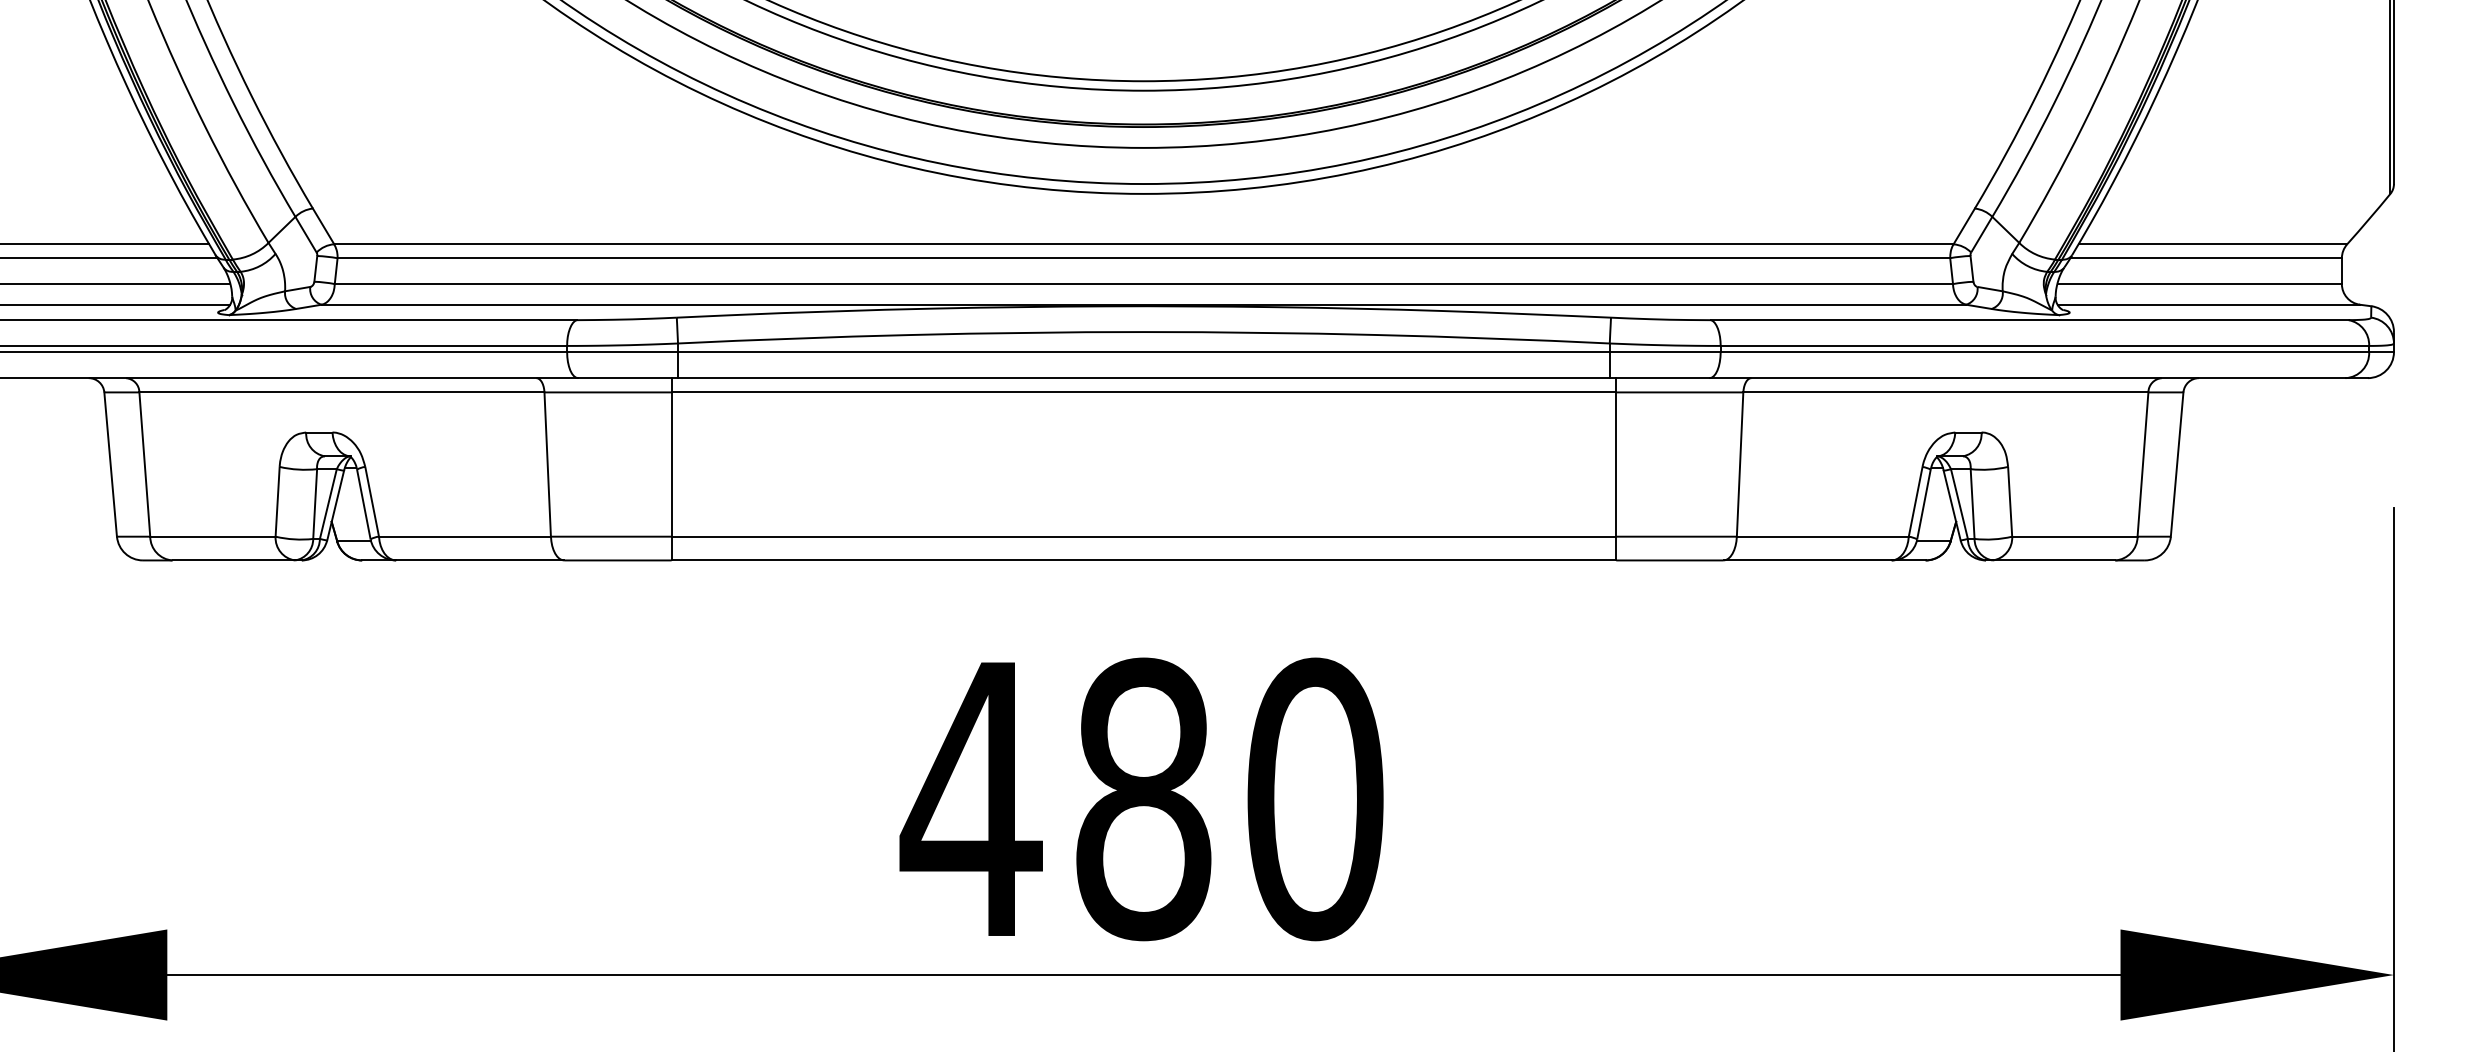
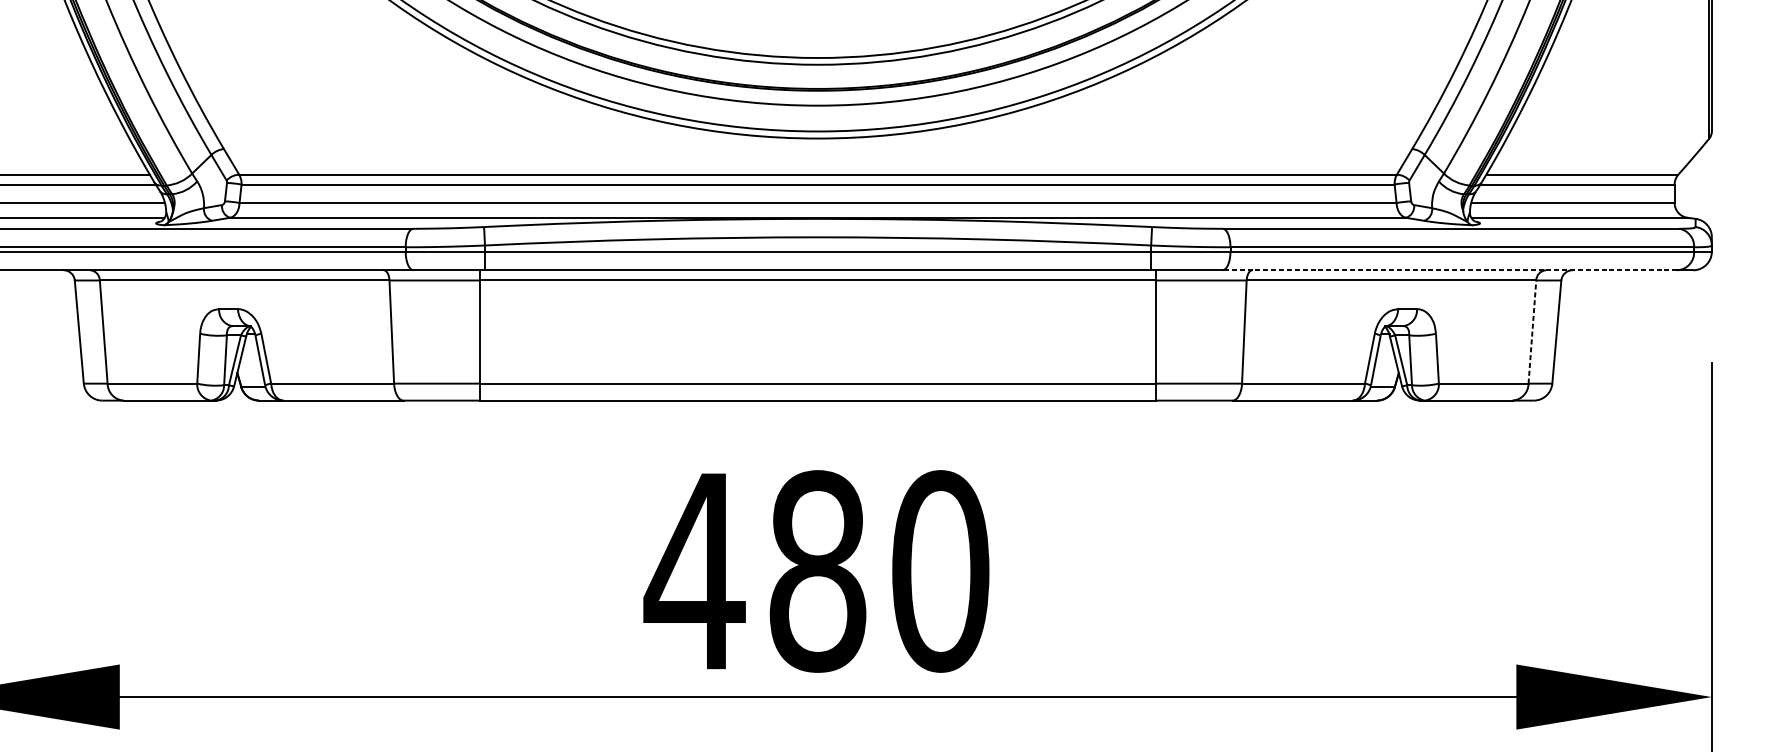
line: (2027, 378) -> (1449, 270), solid -> dashed
line: (2143, 464) -> (1532, 332), solid -> dashed

